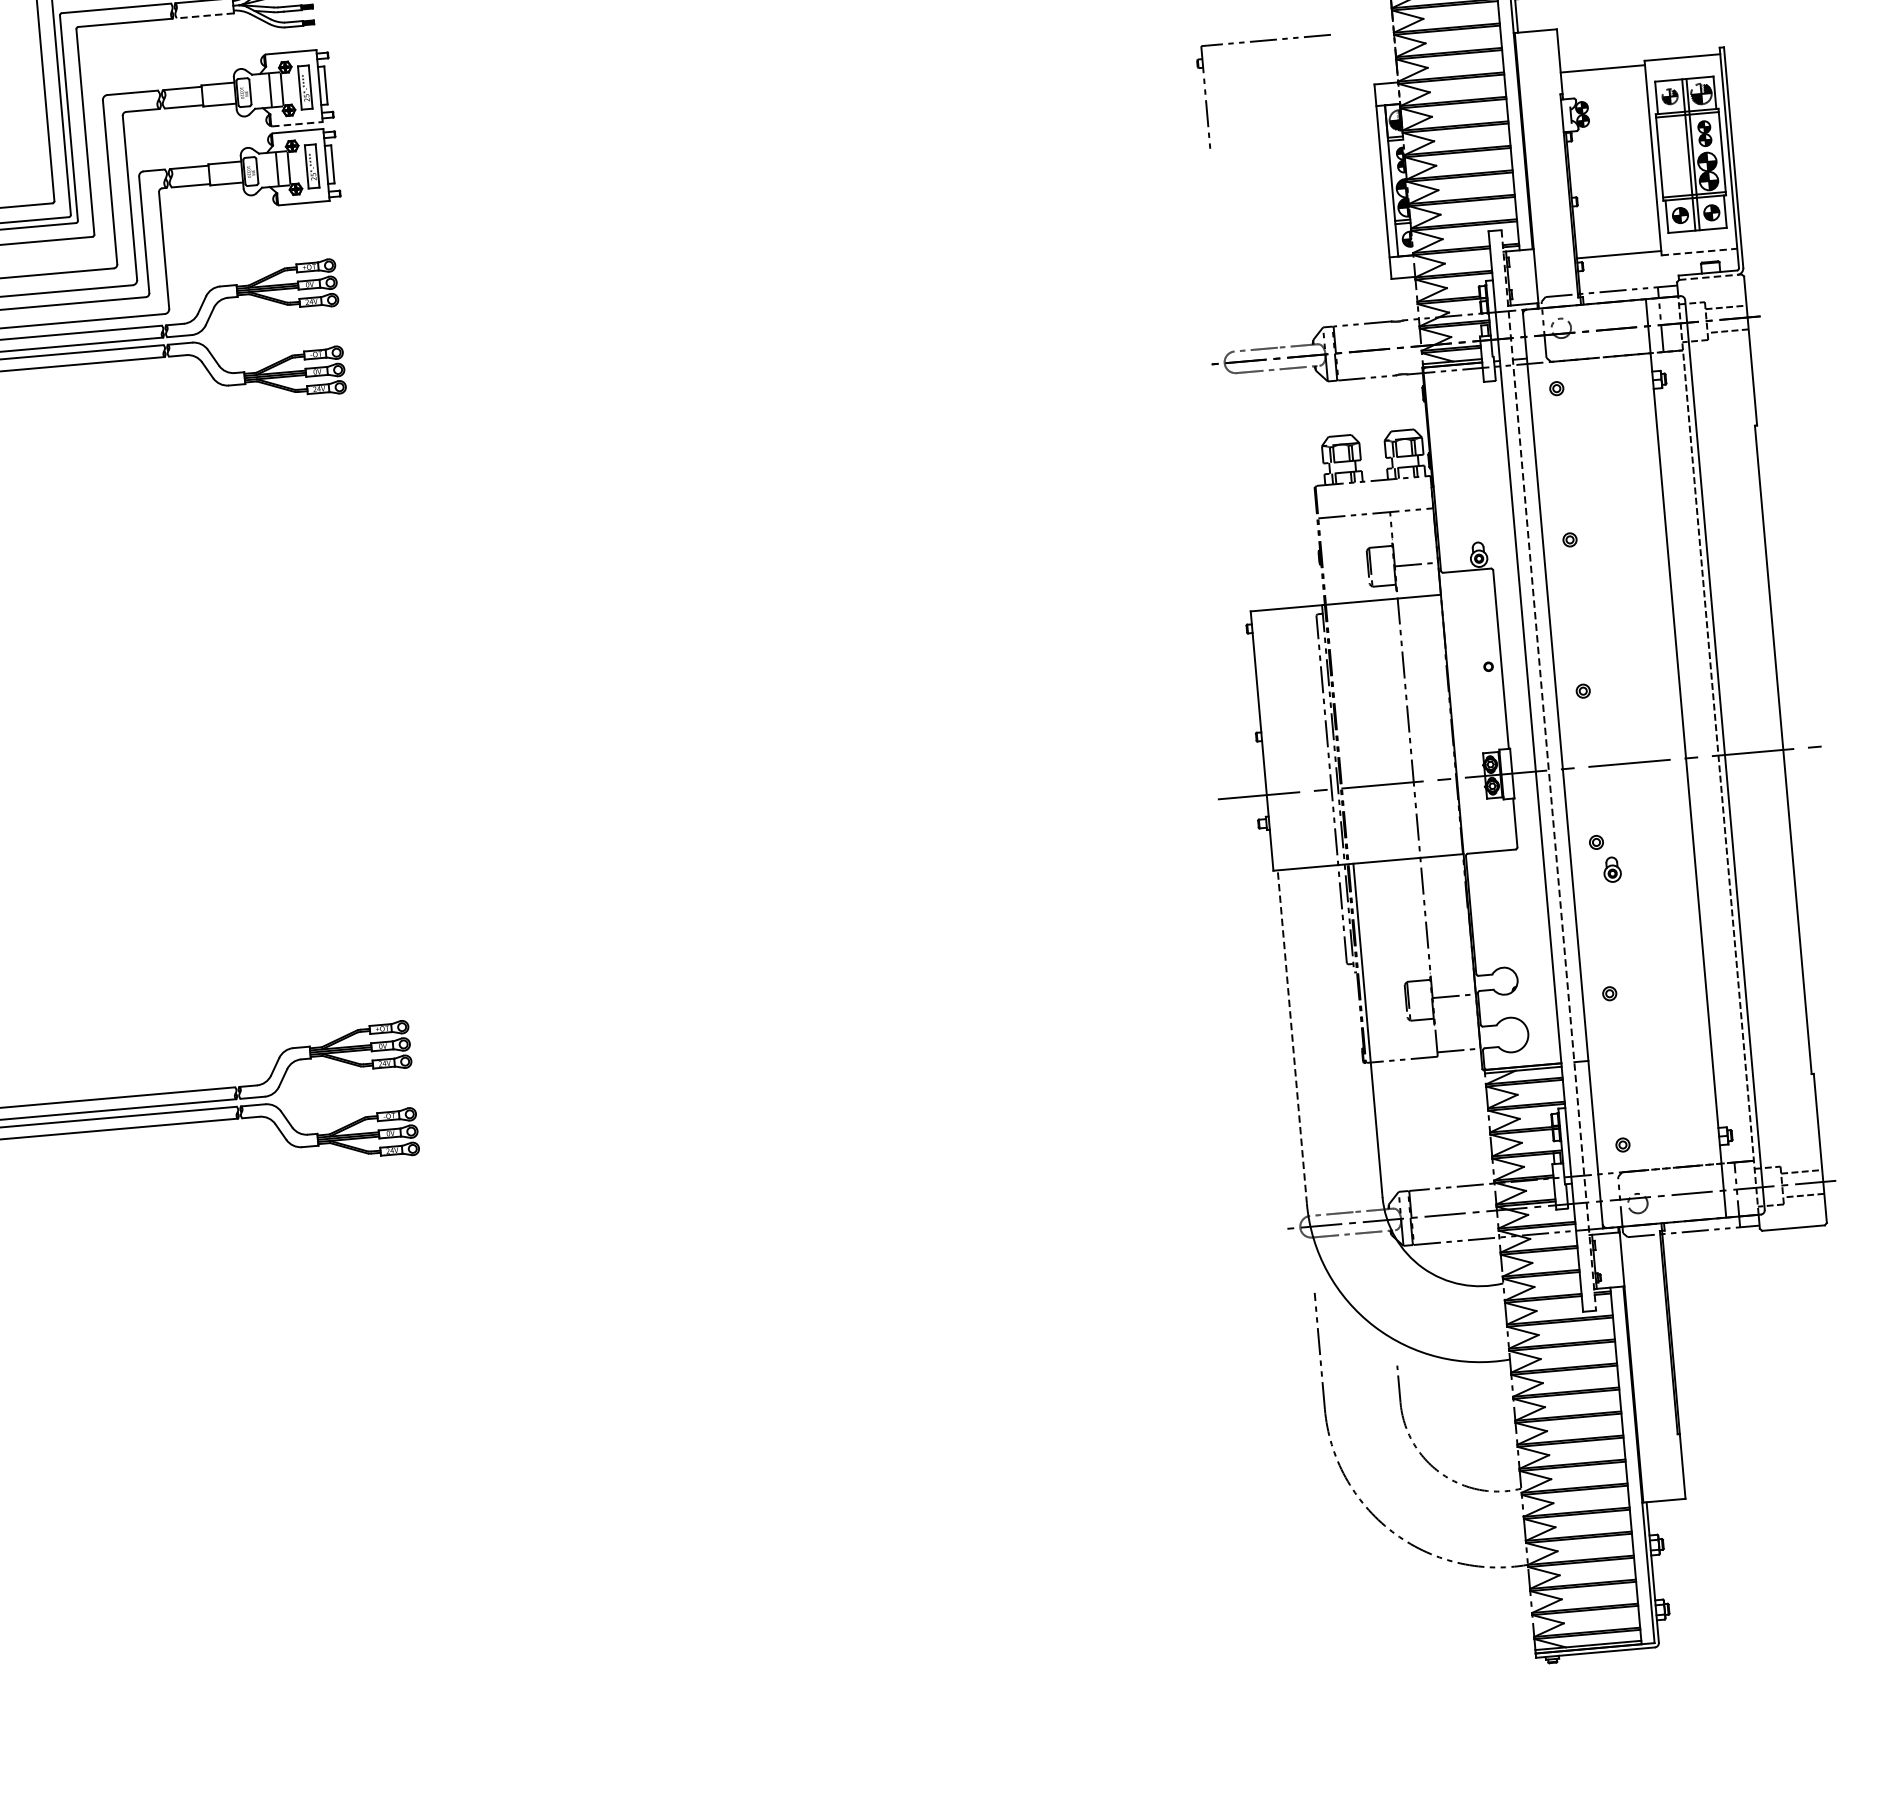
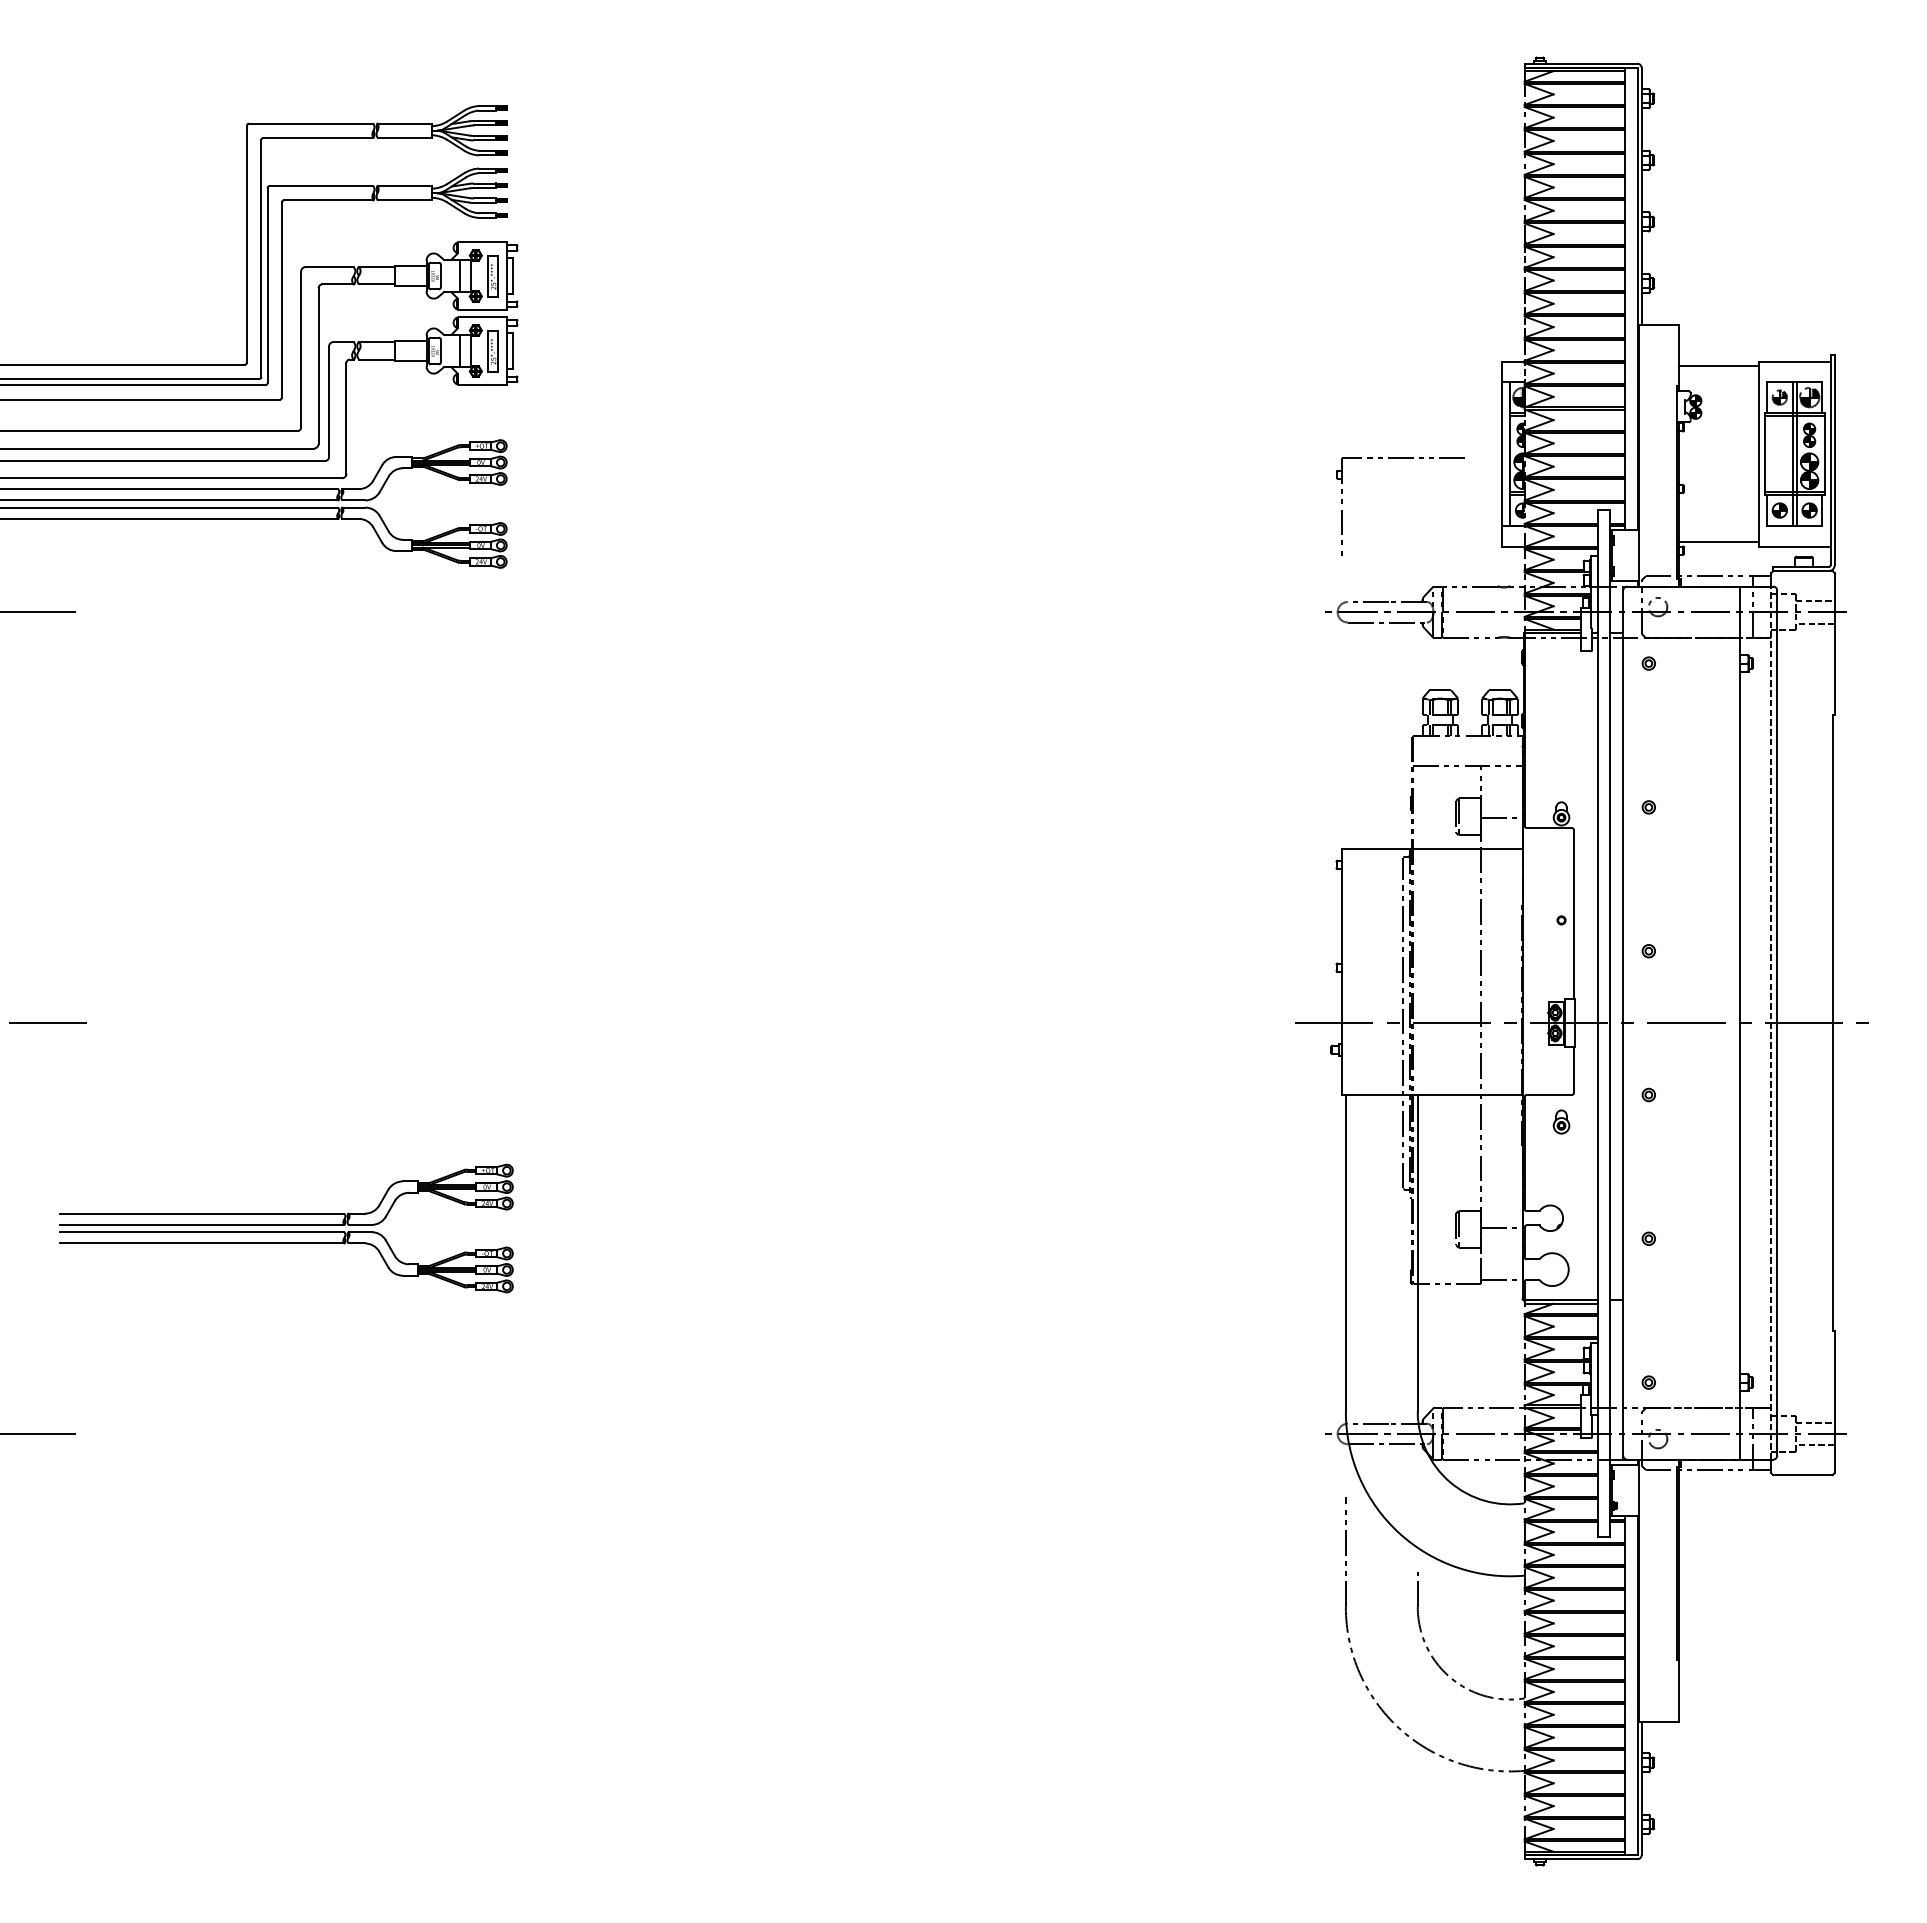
line: (205, 15) -> (404, 200), dashed -> solid
part: (1263, 41) -> (1400, 458), moved
line: (298, 124) -> (483, 310), dashed -> solid
line: (1699, 252) -> (1794, 546), dashed -> solid
line: (1709, 277) -> (1802, 571), dashed -> solid
line: (1548, 770) -> (1609, 1023), dashed -> solid
part: (1612, 869) -> (1561, 1121), moved
line: (1291, 1036) -> (1345, 1252), dashed -> solid

